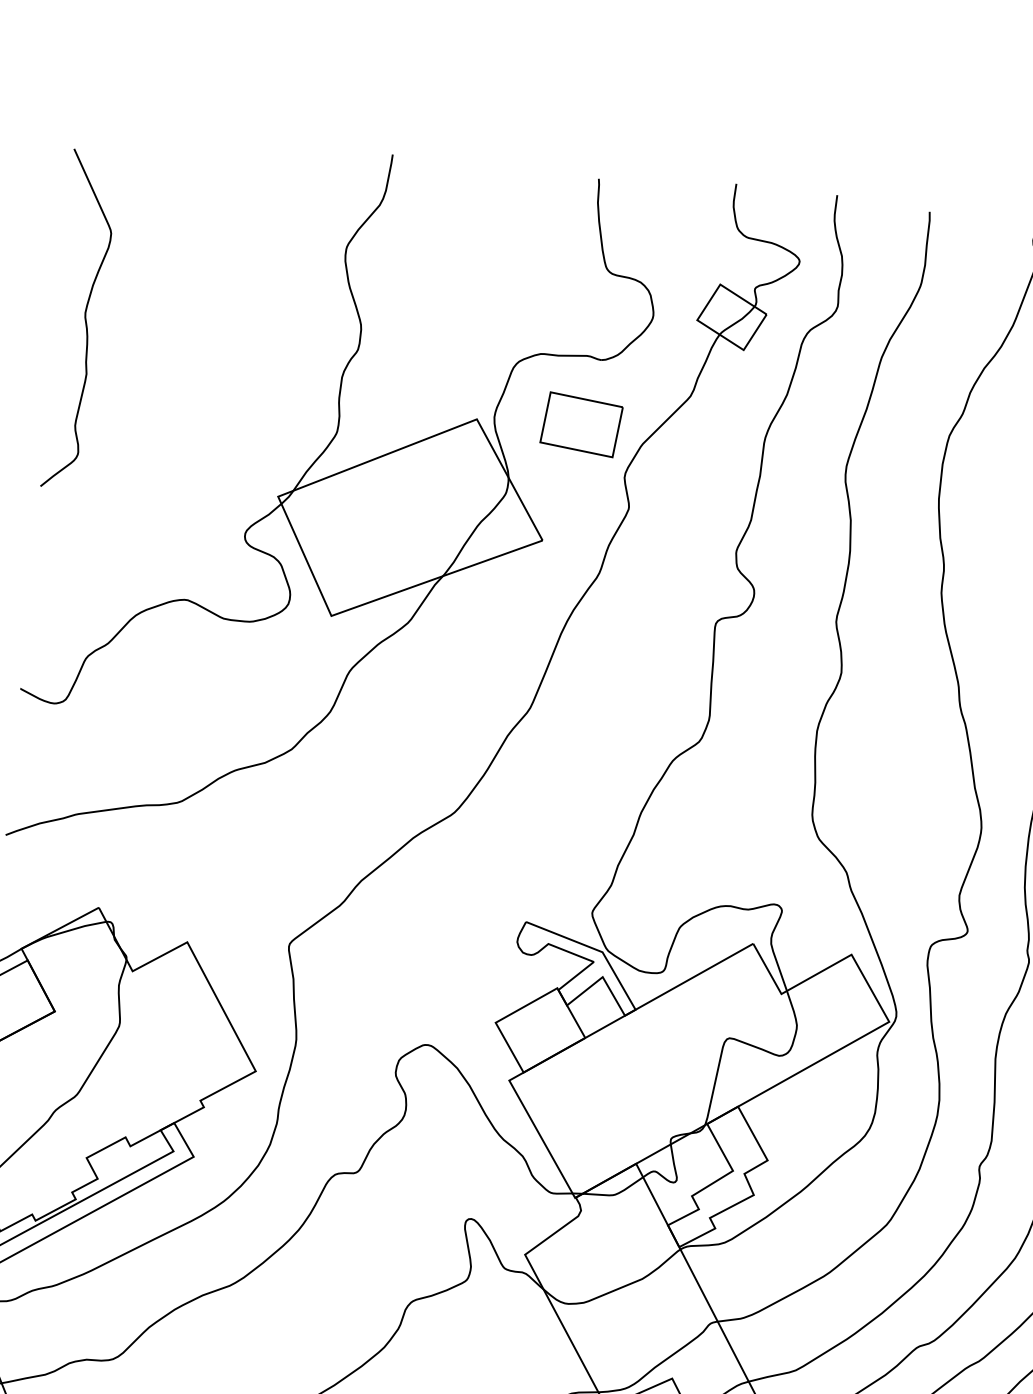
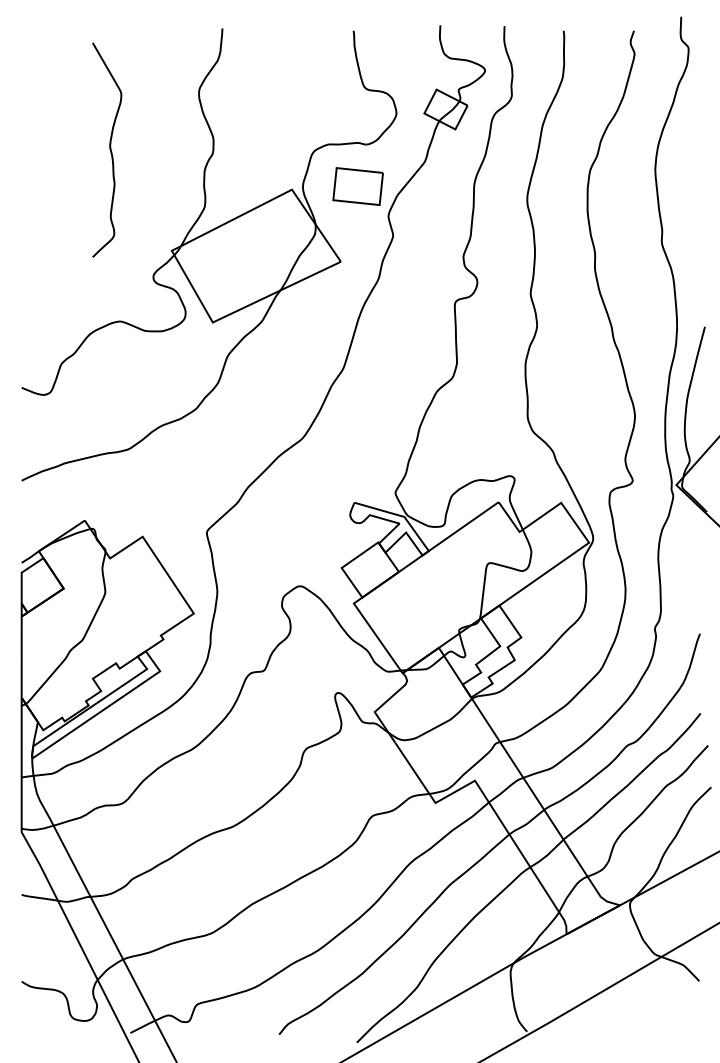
curve: (83, 319) -> (109, 149), moved

